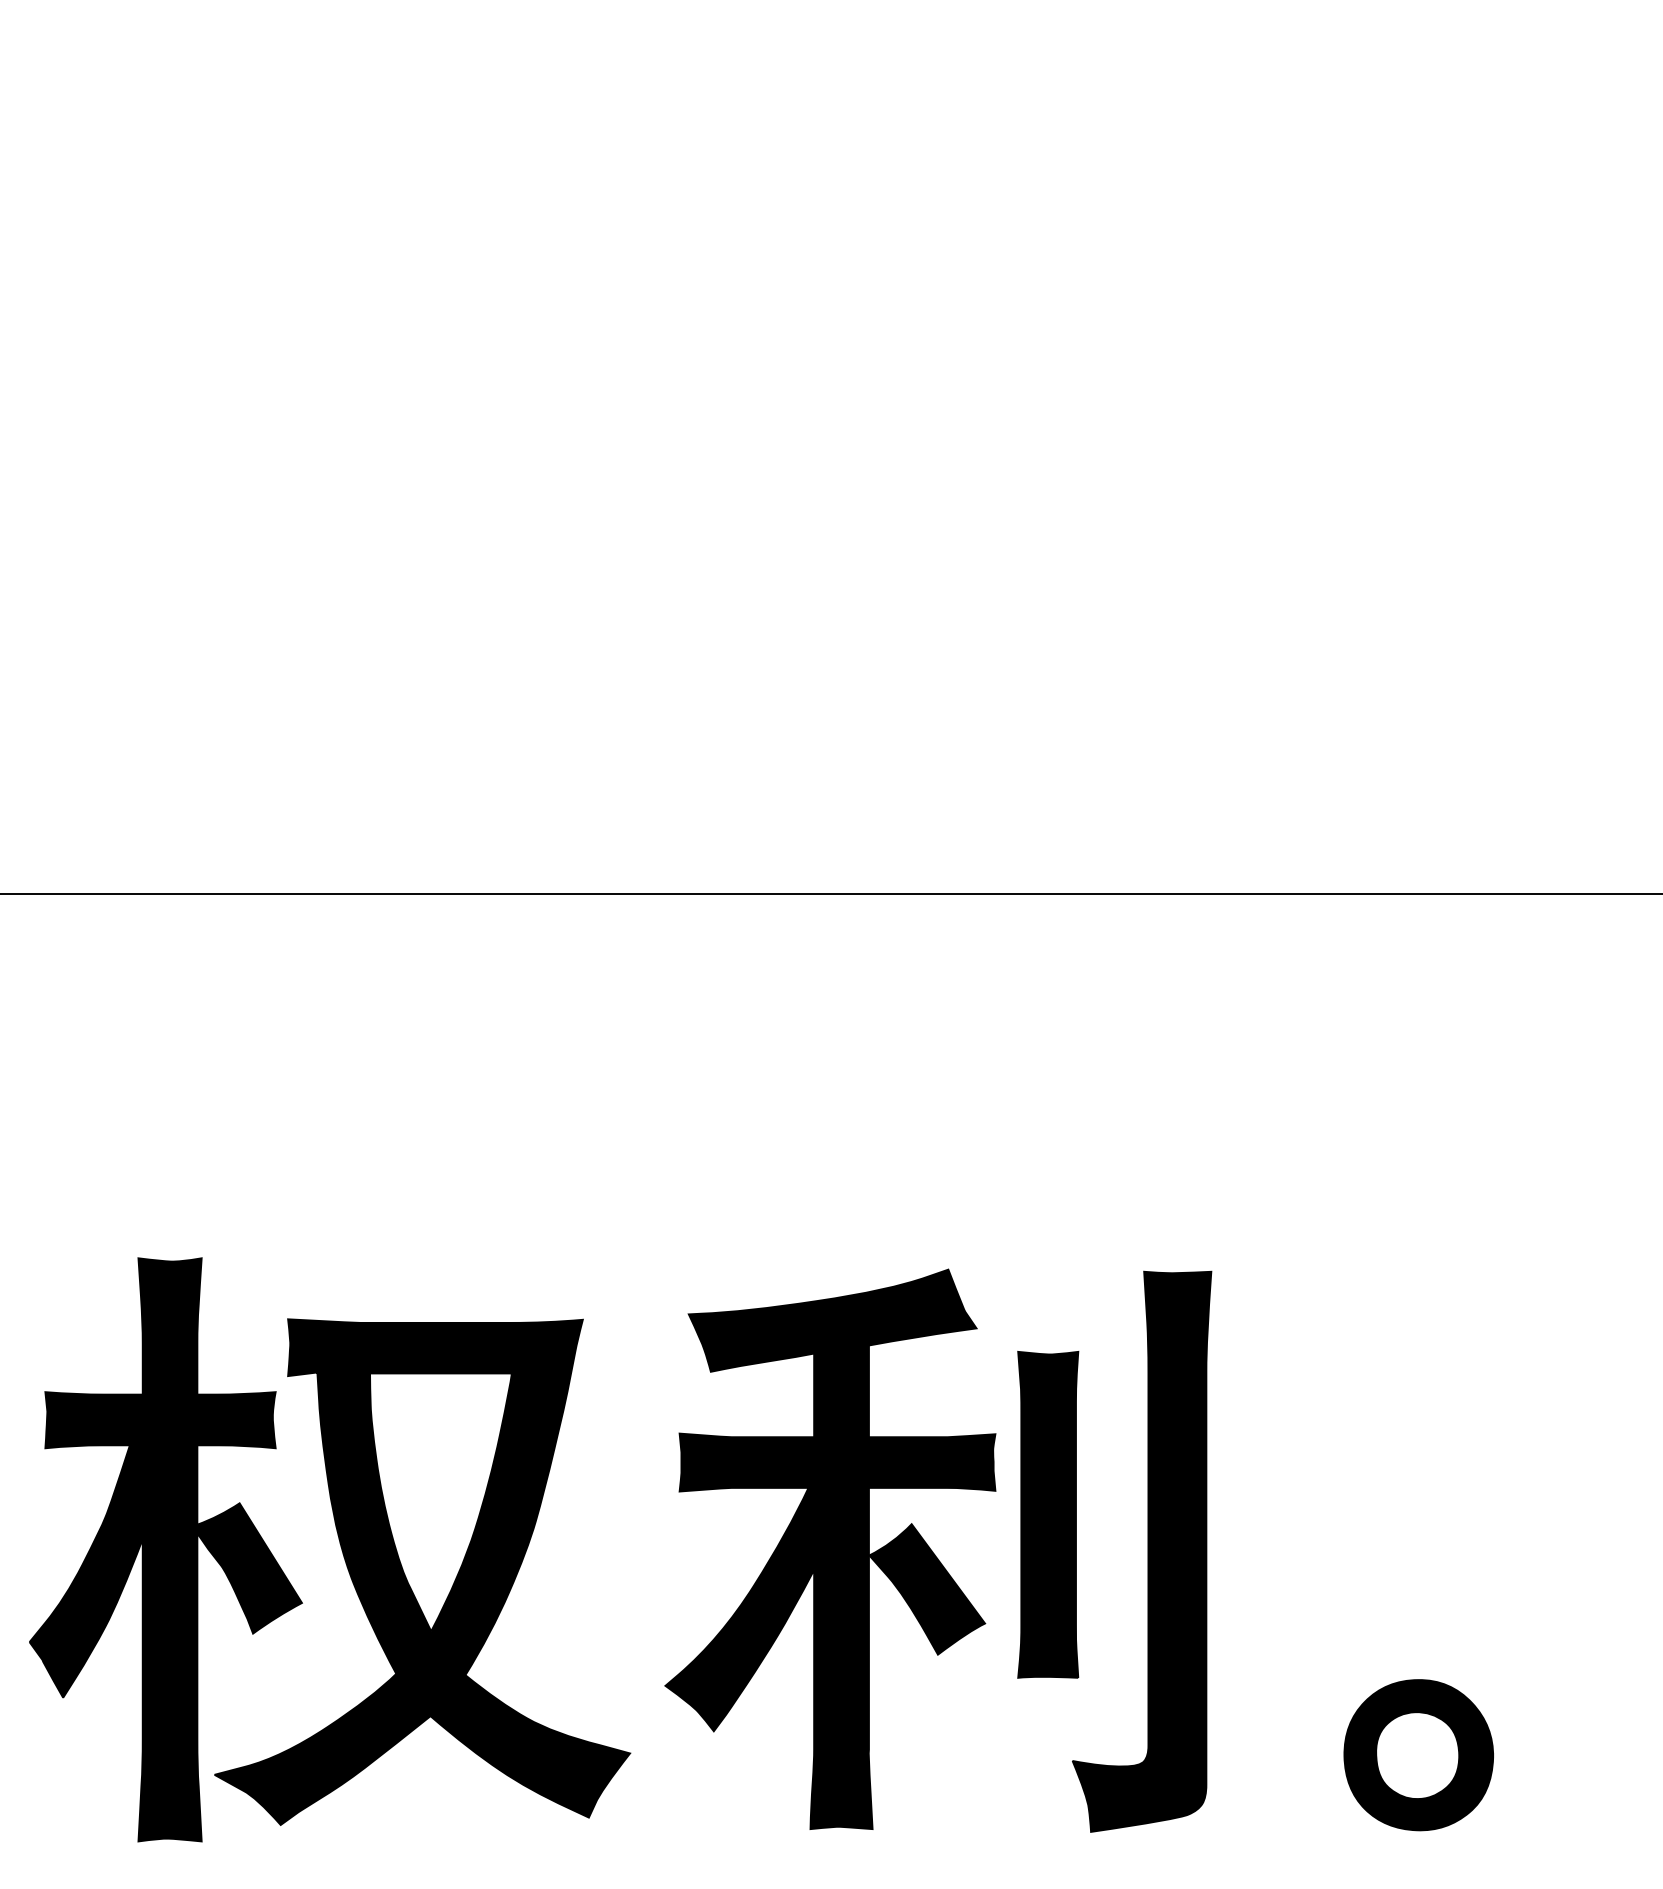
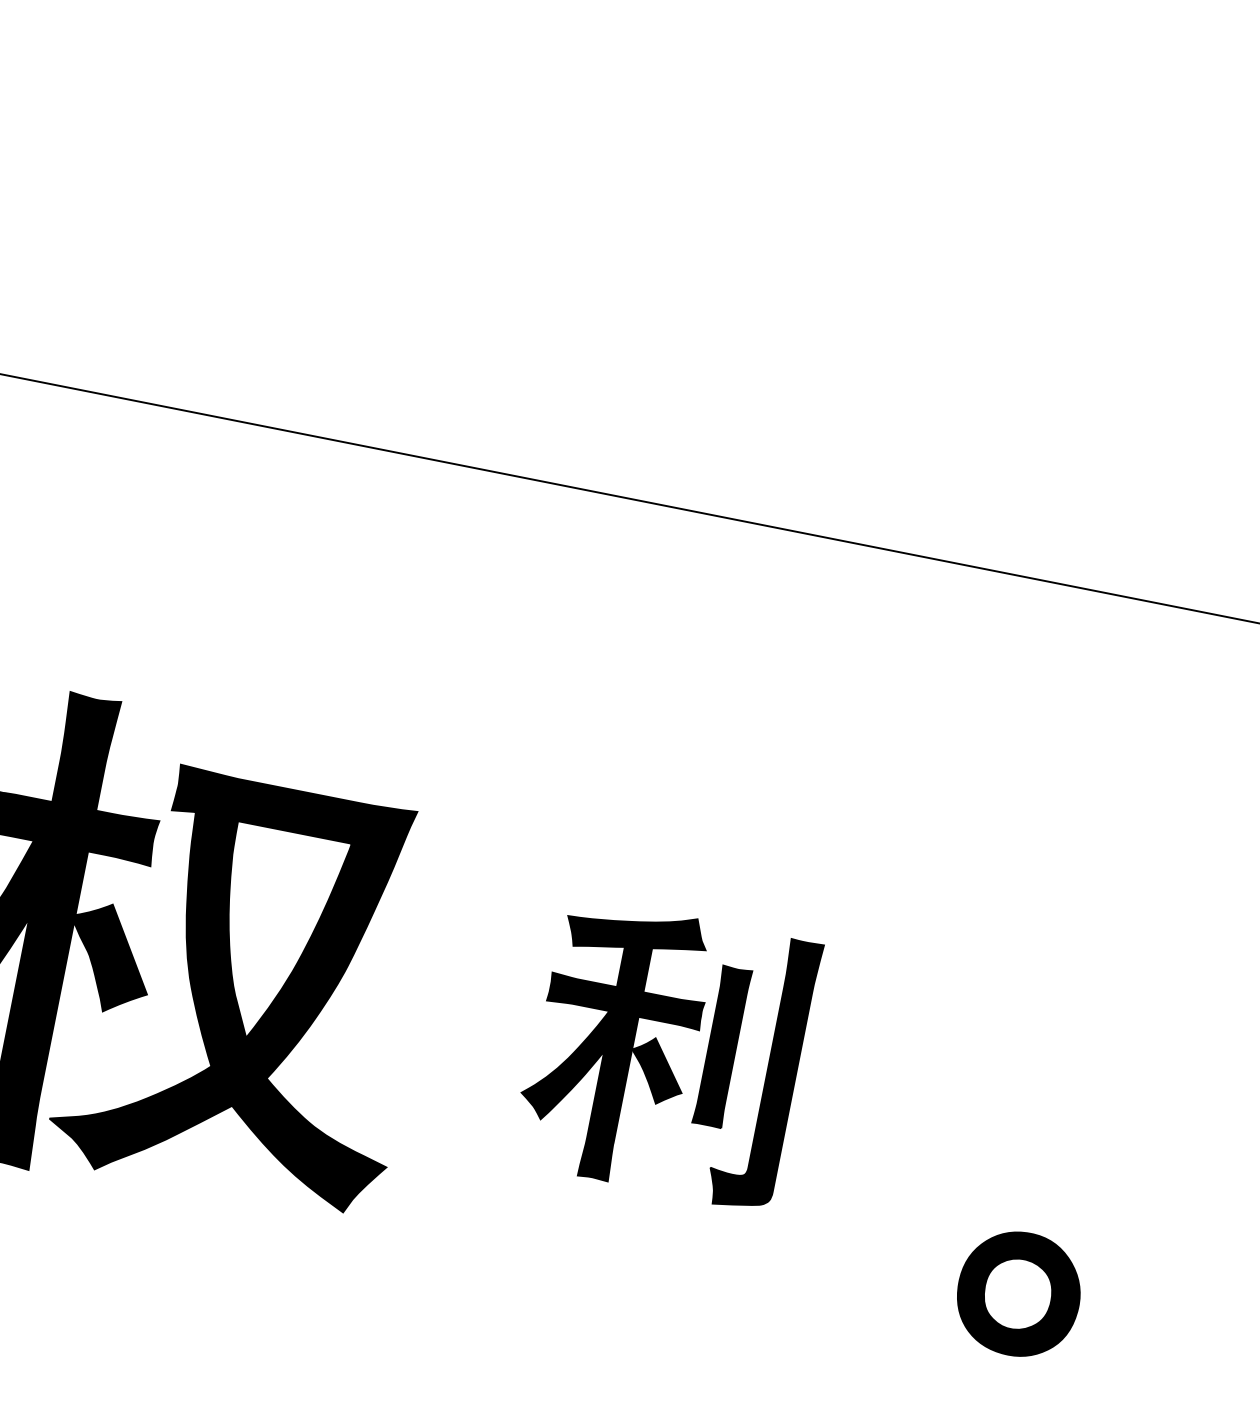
part: (938, 1550) -> (666, 1053), size x0.6

